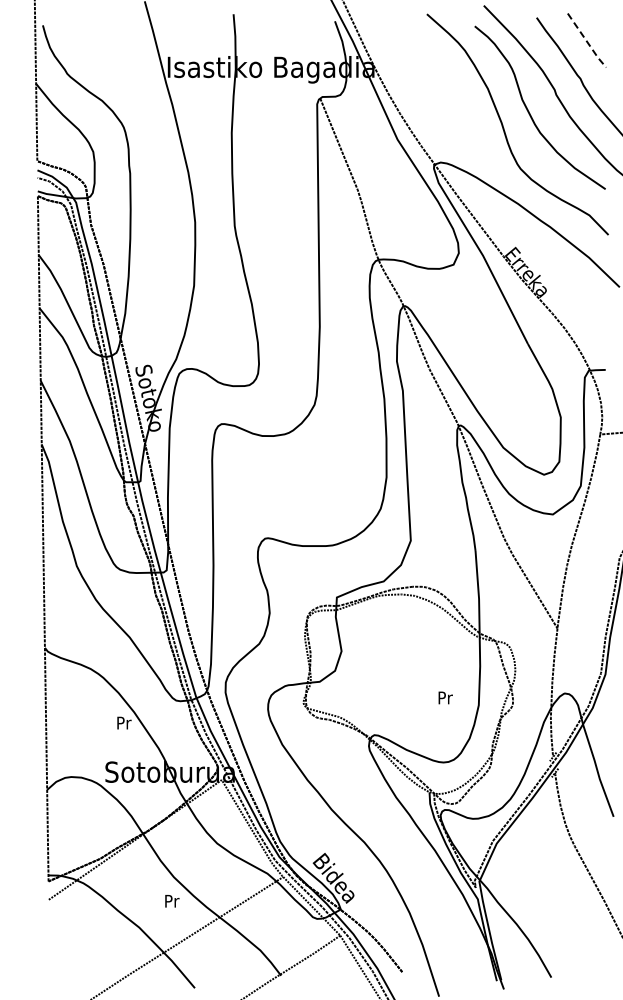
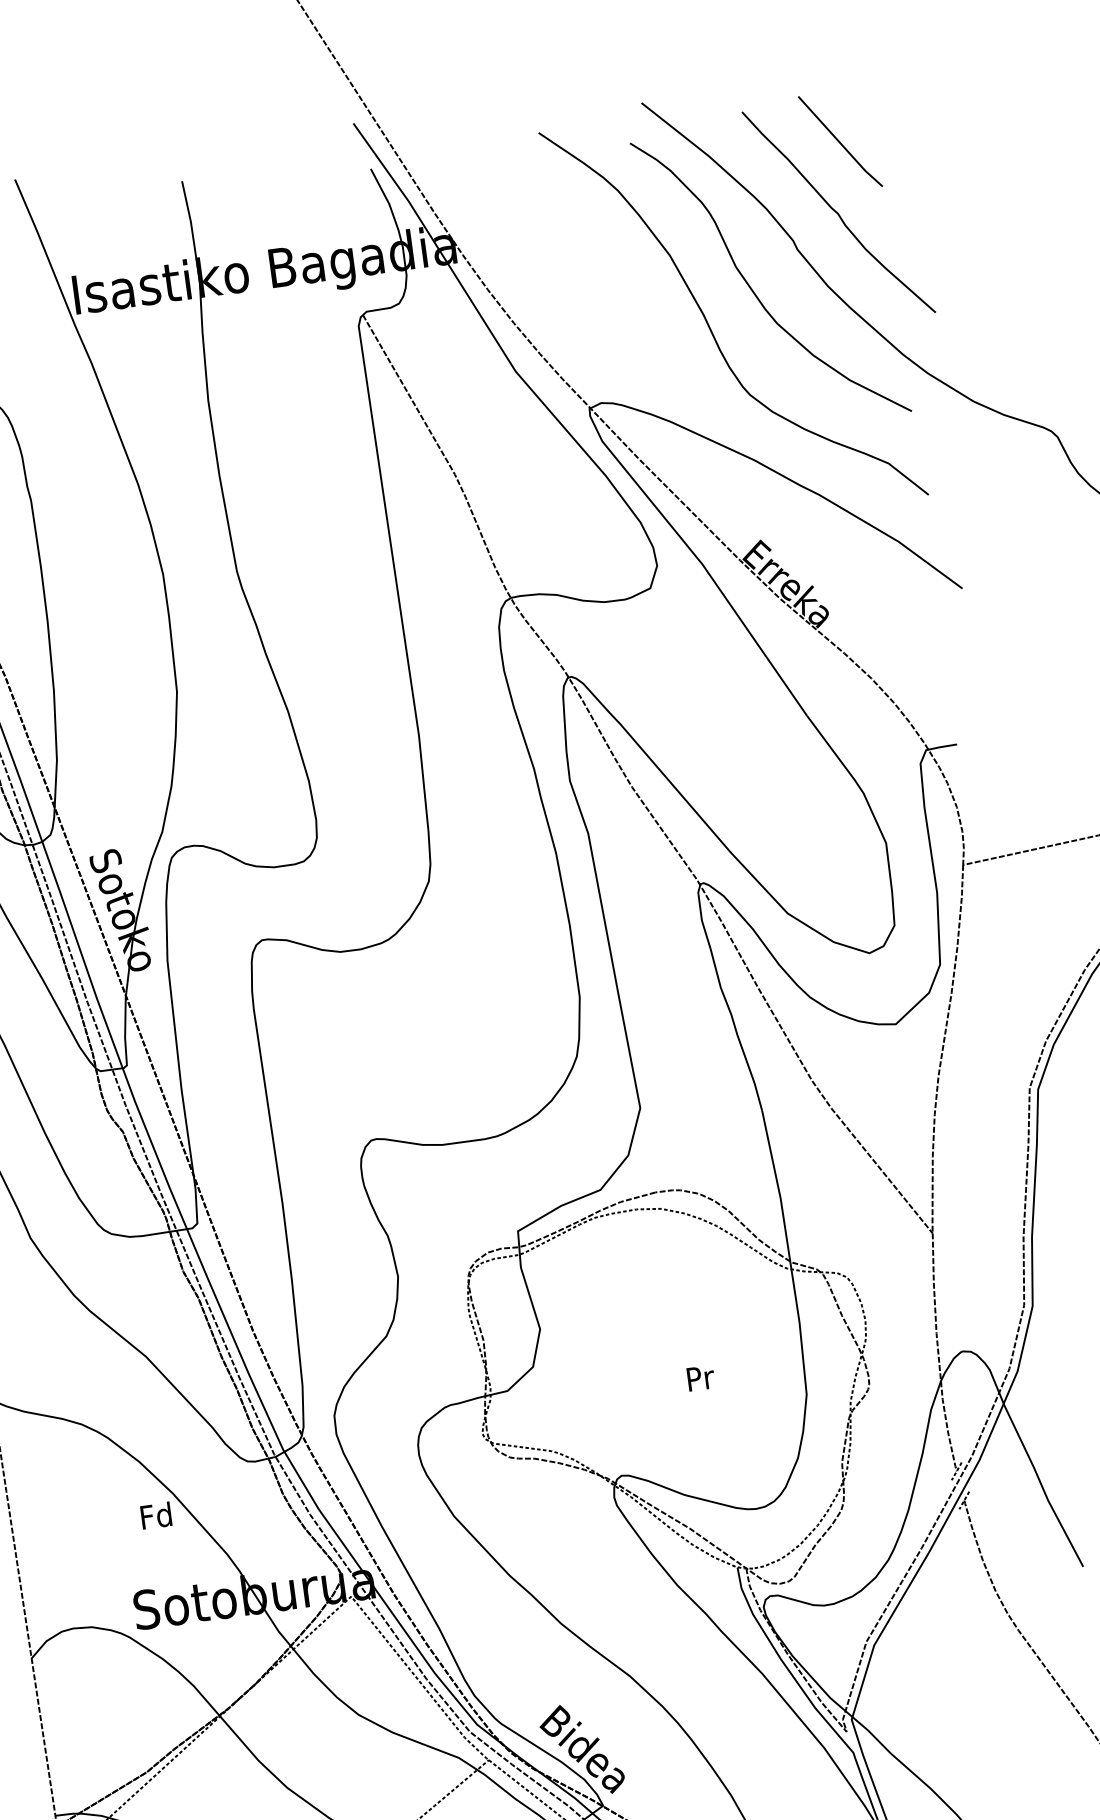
line: (586, 41) -> (839, 143), dashed -> solid
text: (445, 697) -> (700, 1377), moved
text: (123, 722) -> (155, 1515), Pr -> Fd

